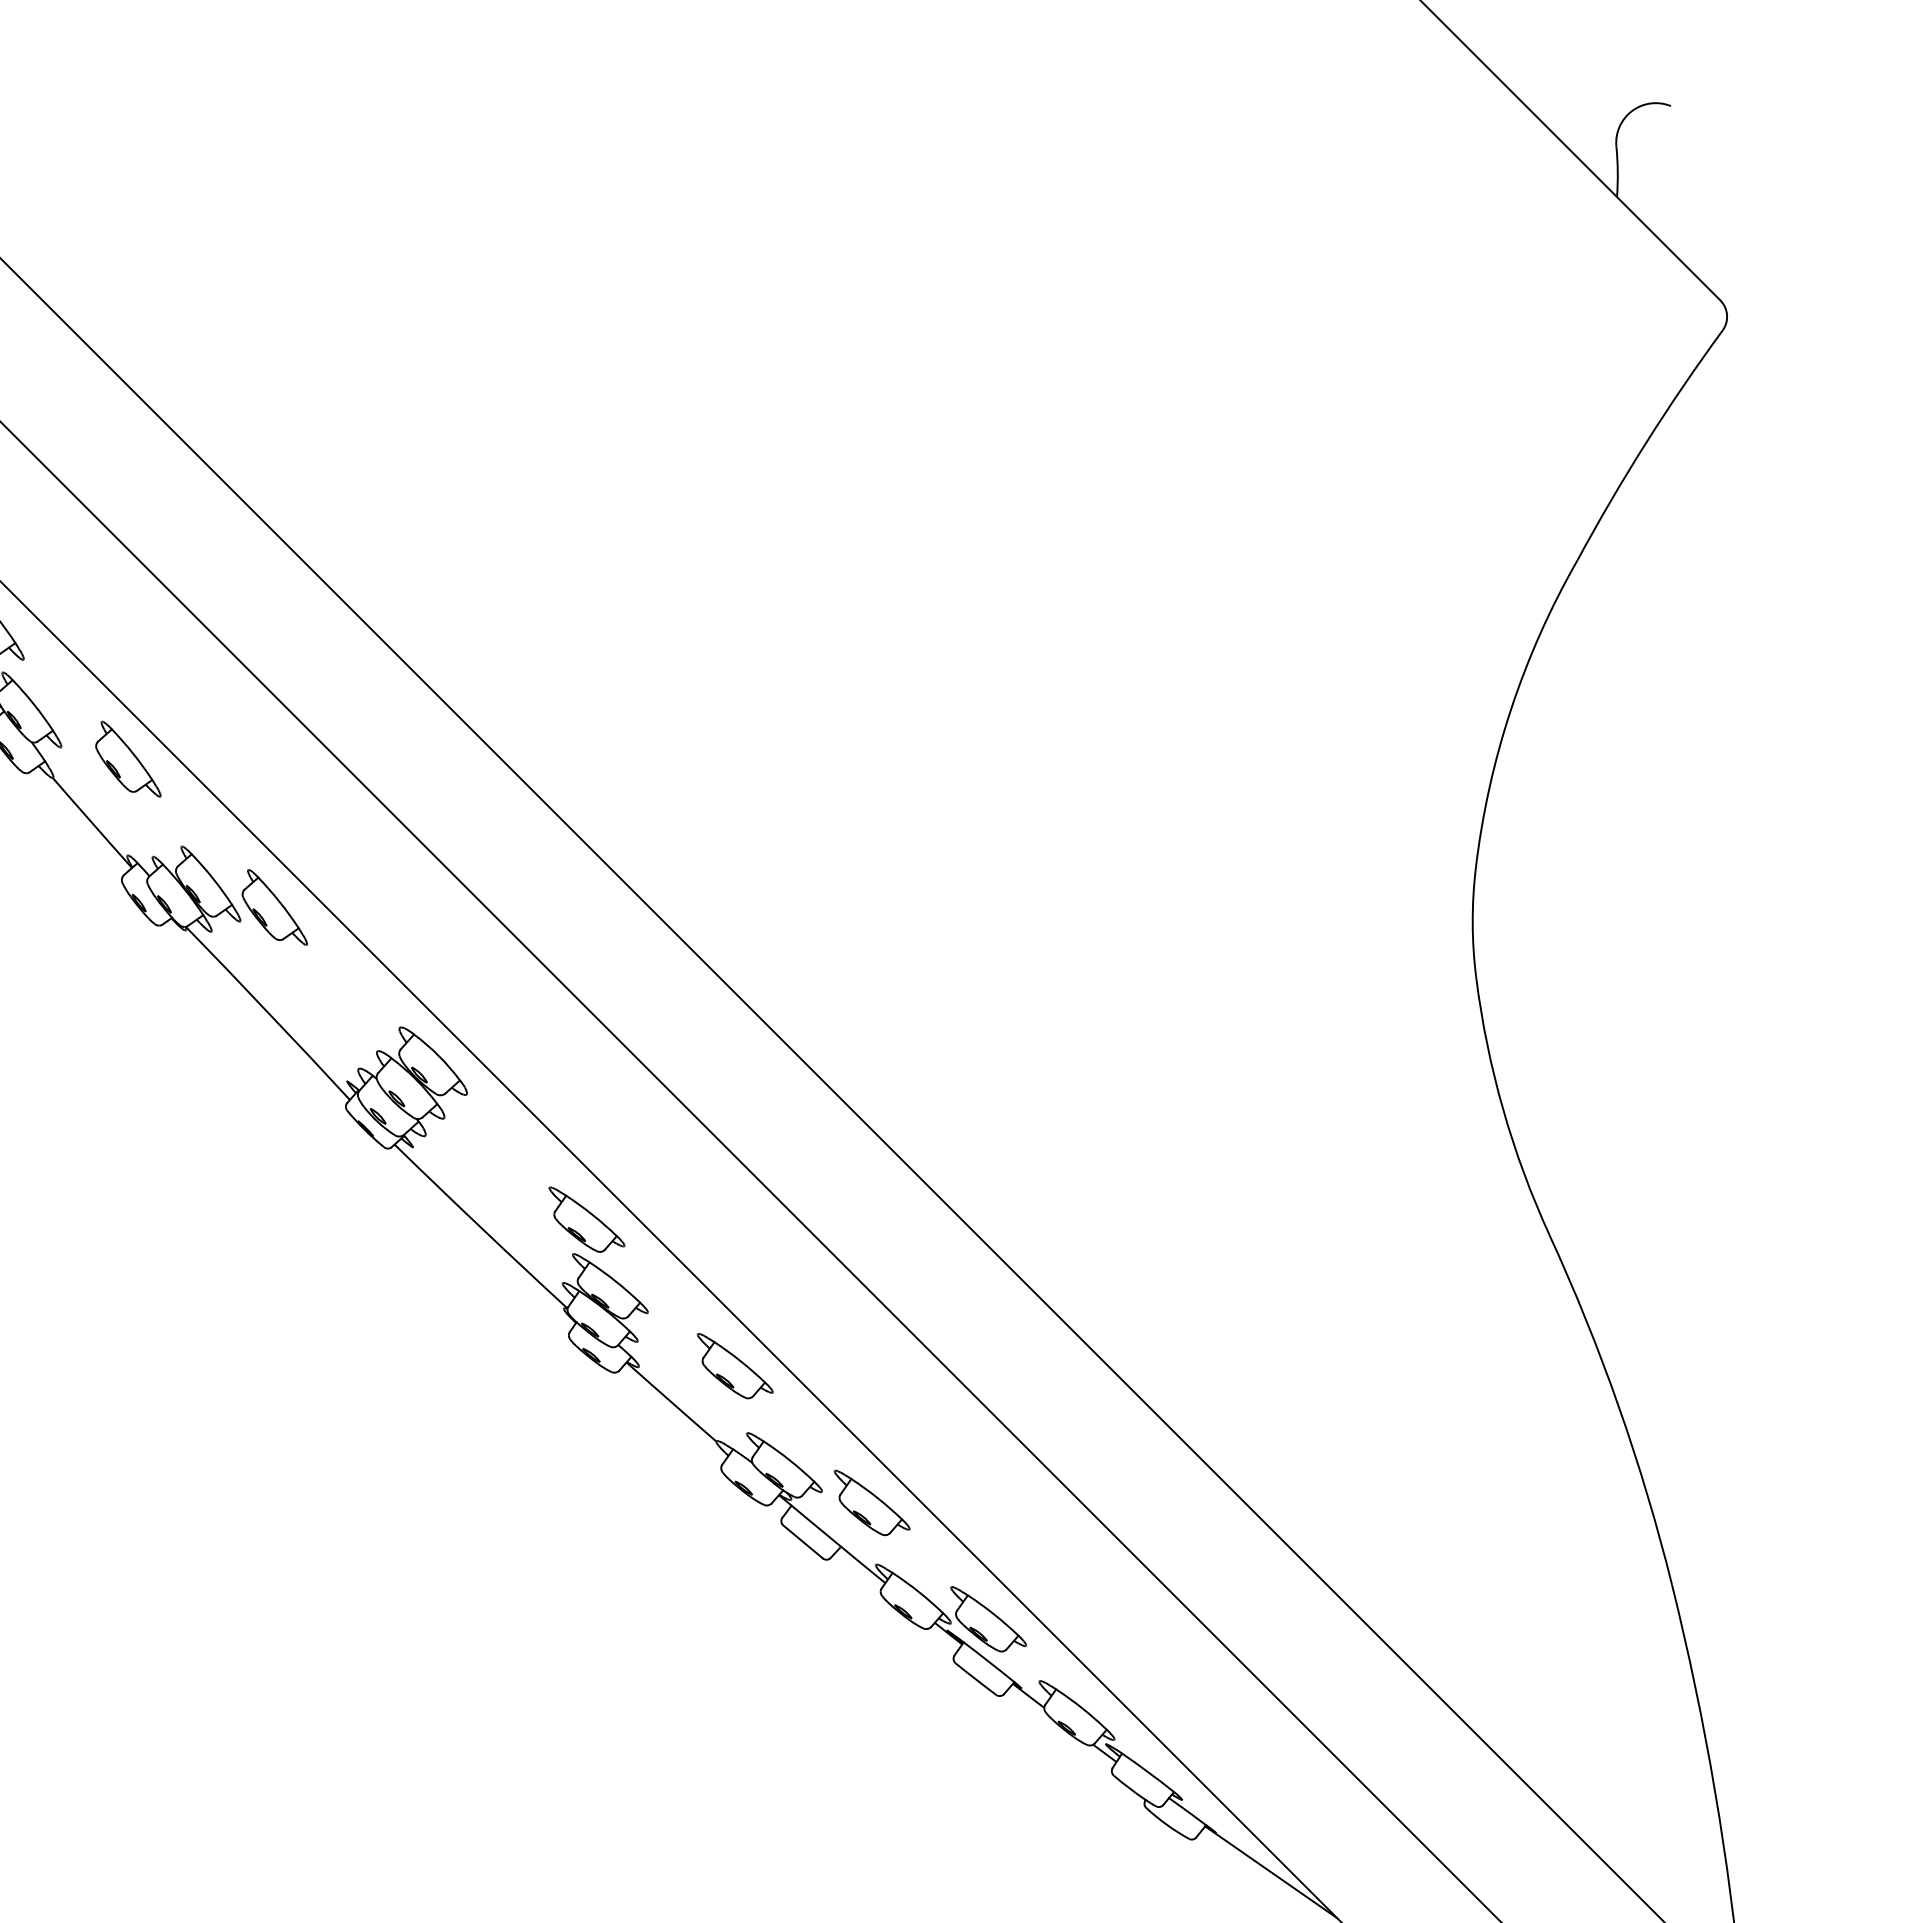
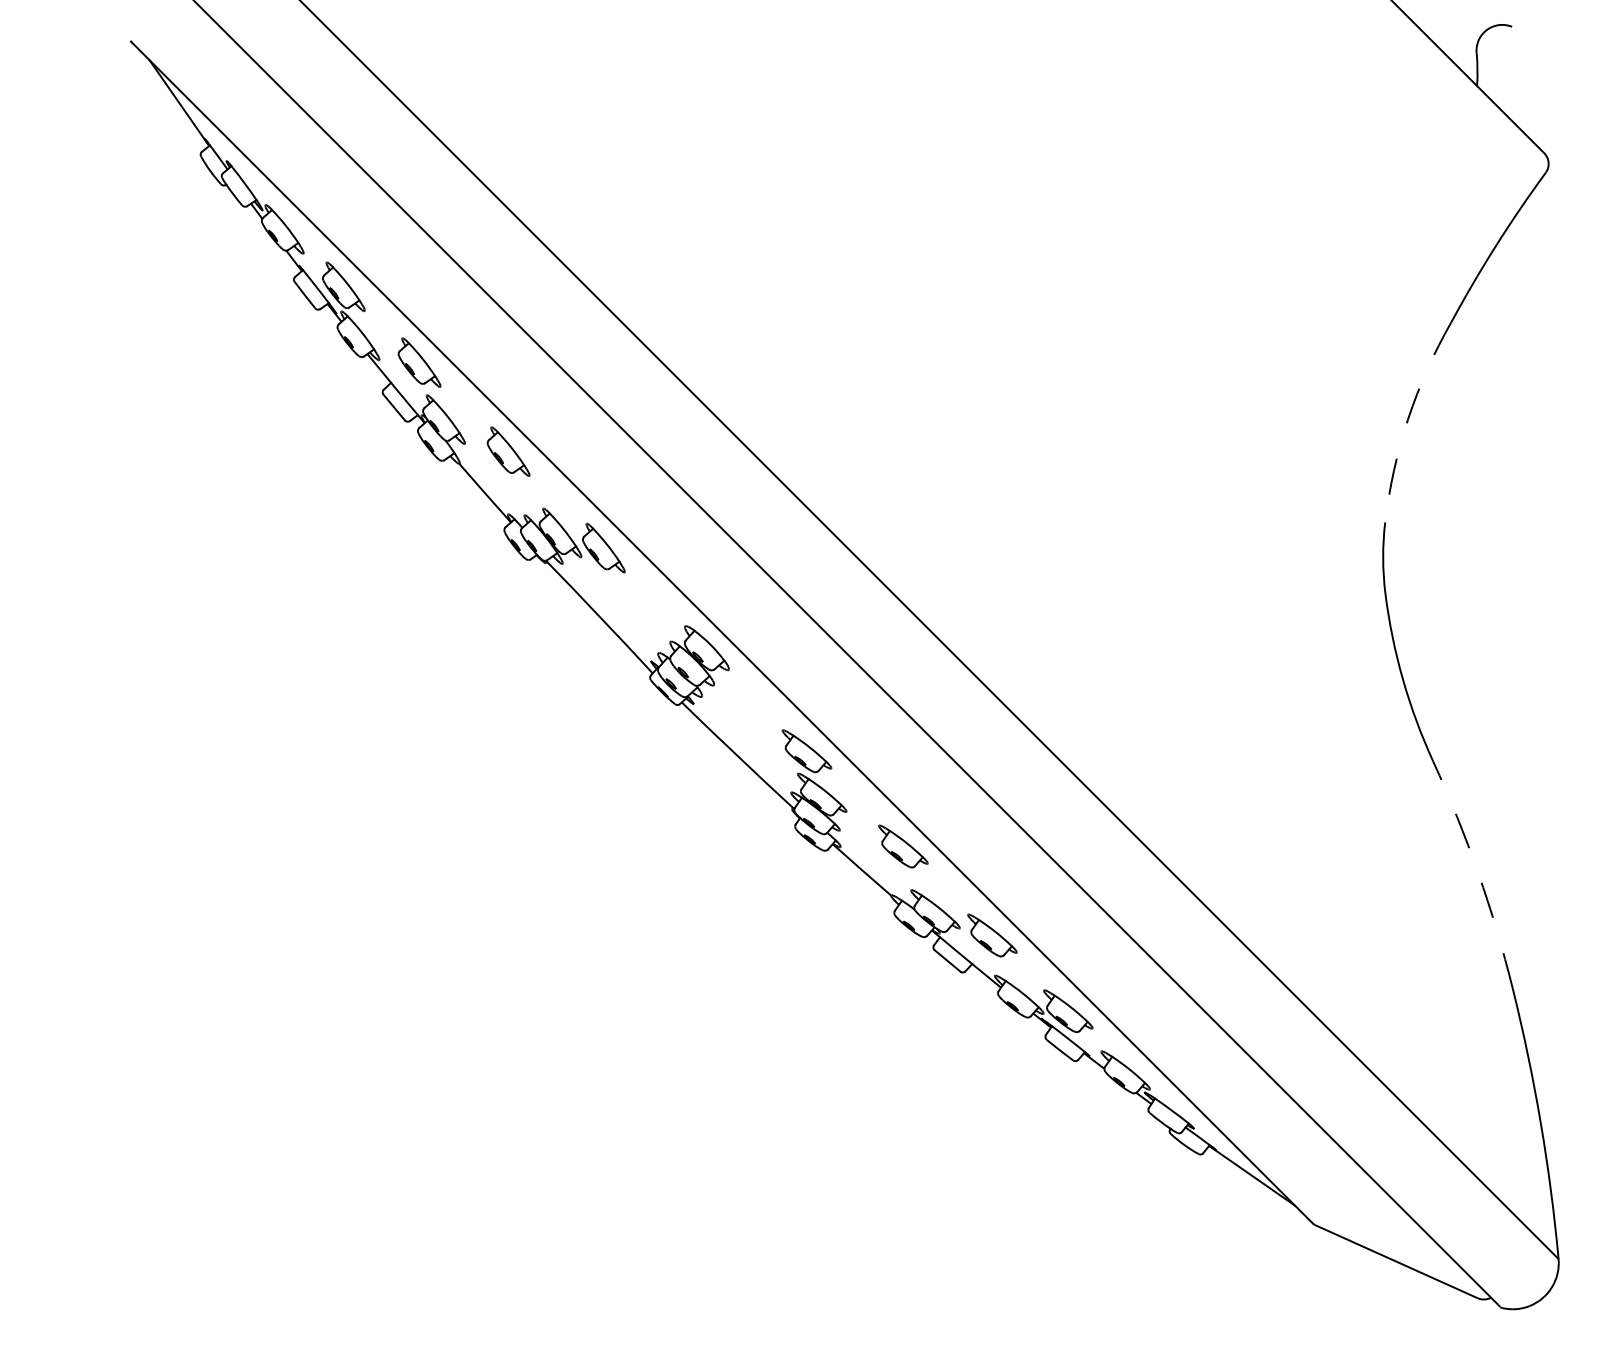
arc: (1511, 709) -> (1408, 419), solid -> dashed
arc: (1619, 1407) -> (1478, 873), solid -> dashed

